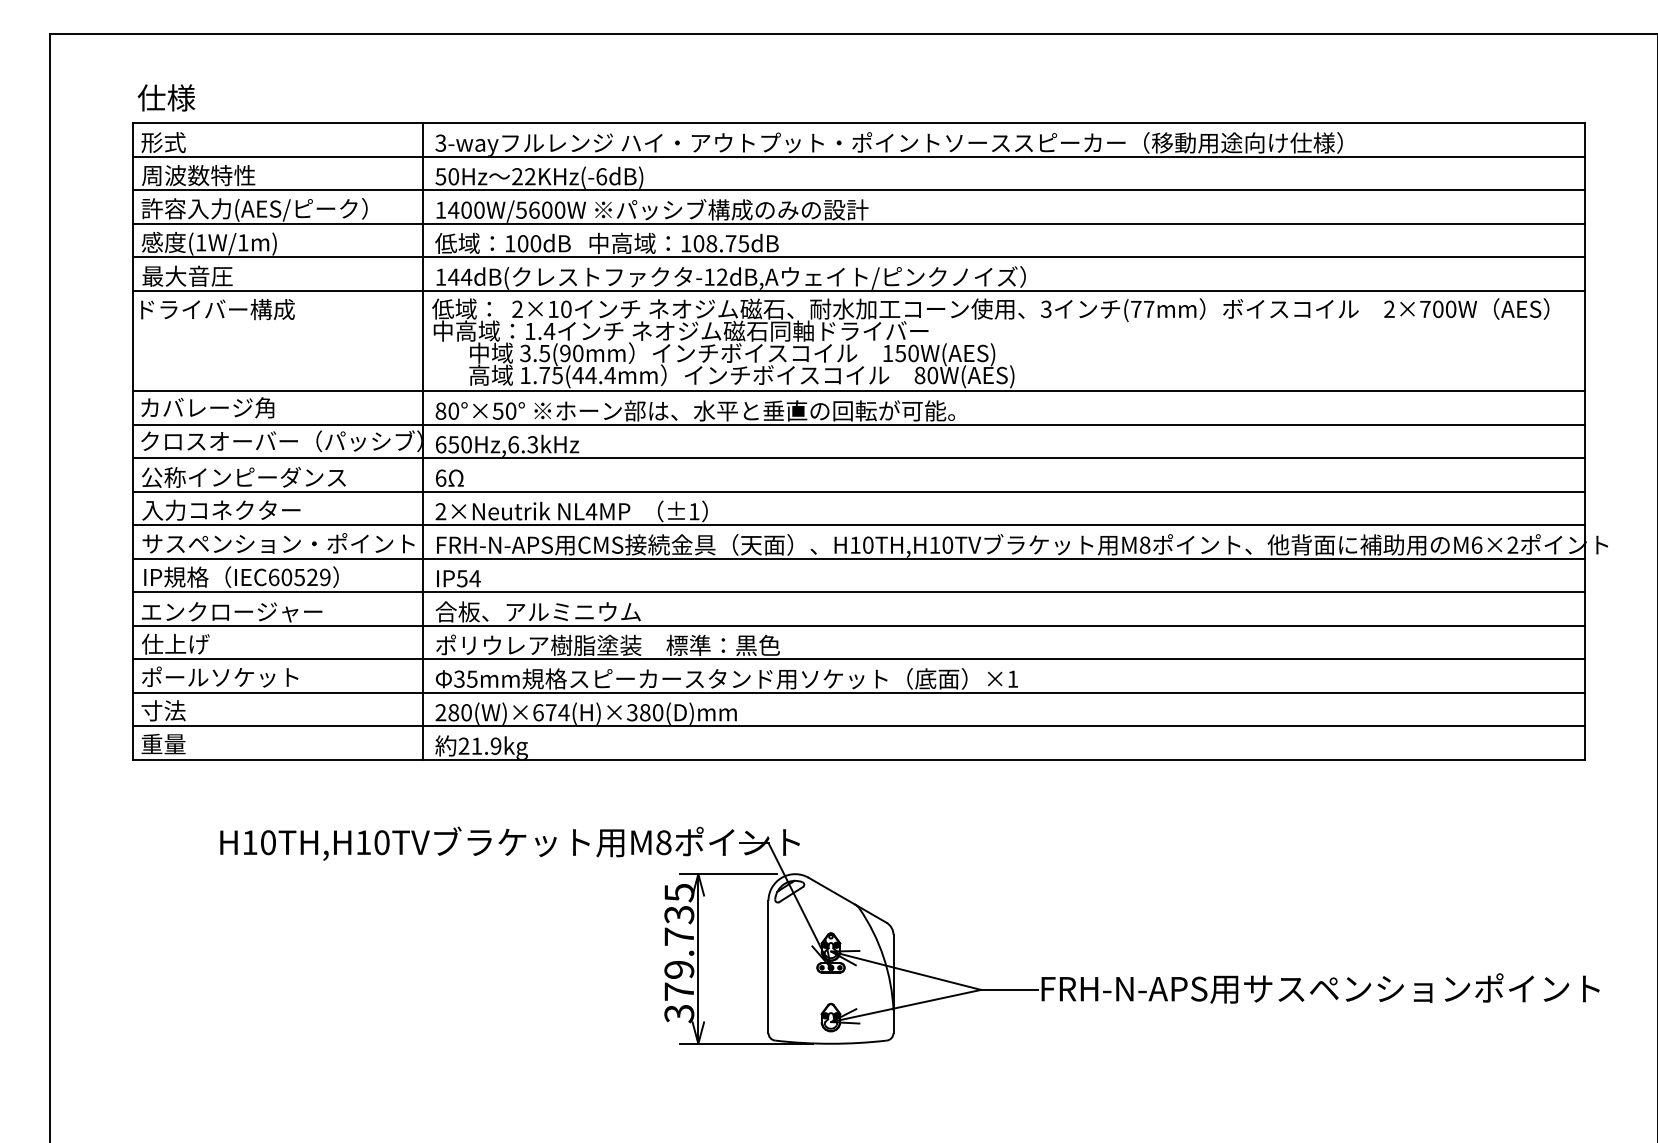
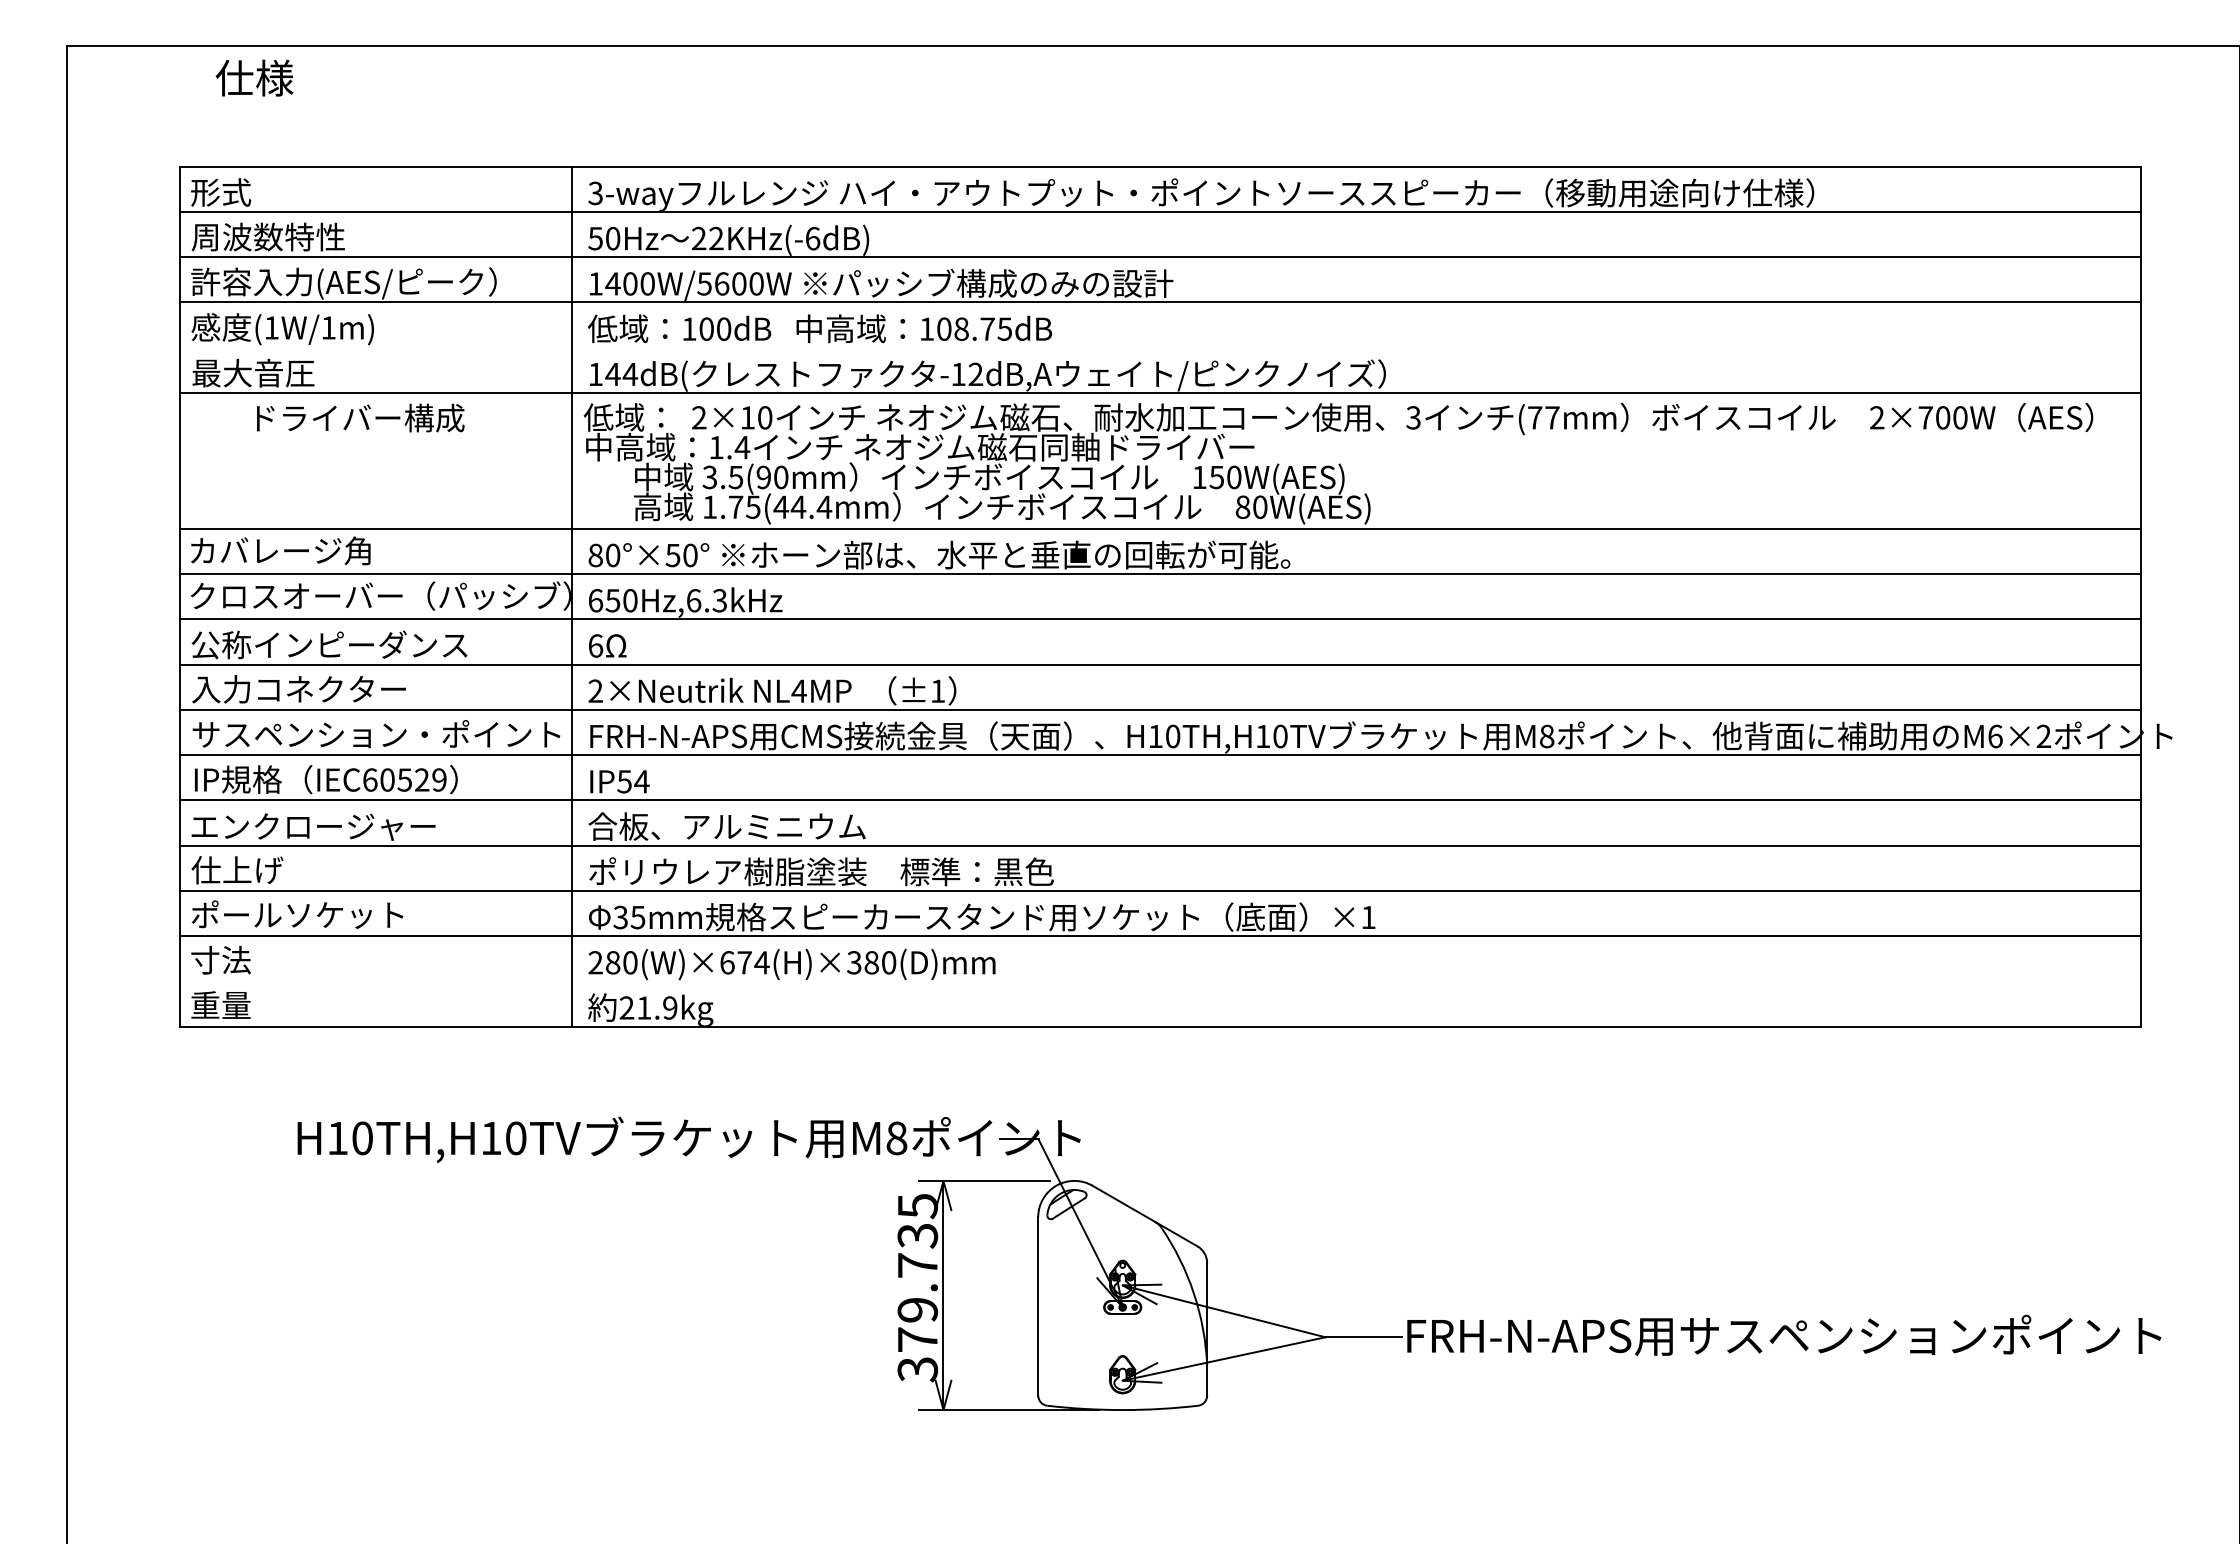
text: (166, 97) -> (254, 77), moved
line: (858, 257) -> (1159, 347), removed
text: (217, 309) -> (360, 418), moved
line: (858, 726) -> (1159, 981), removed

